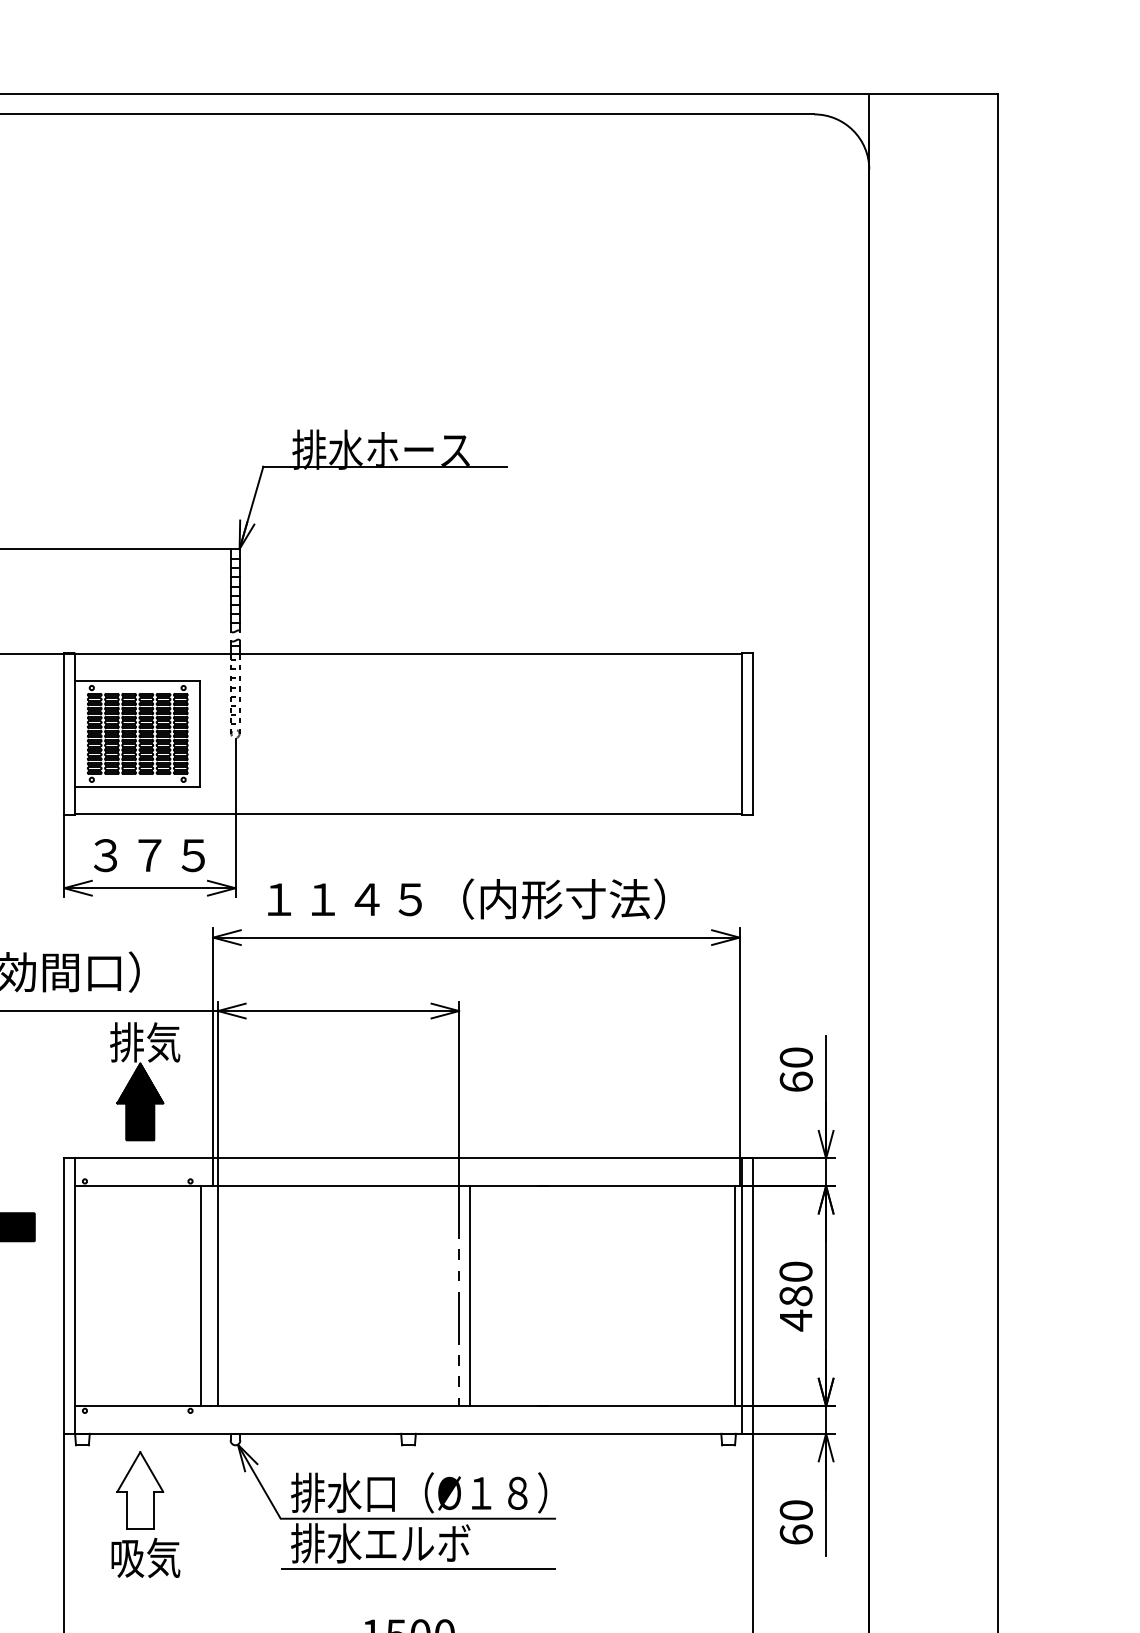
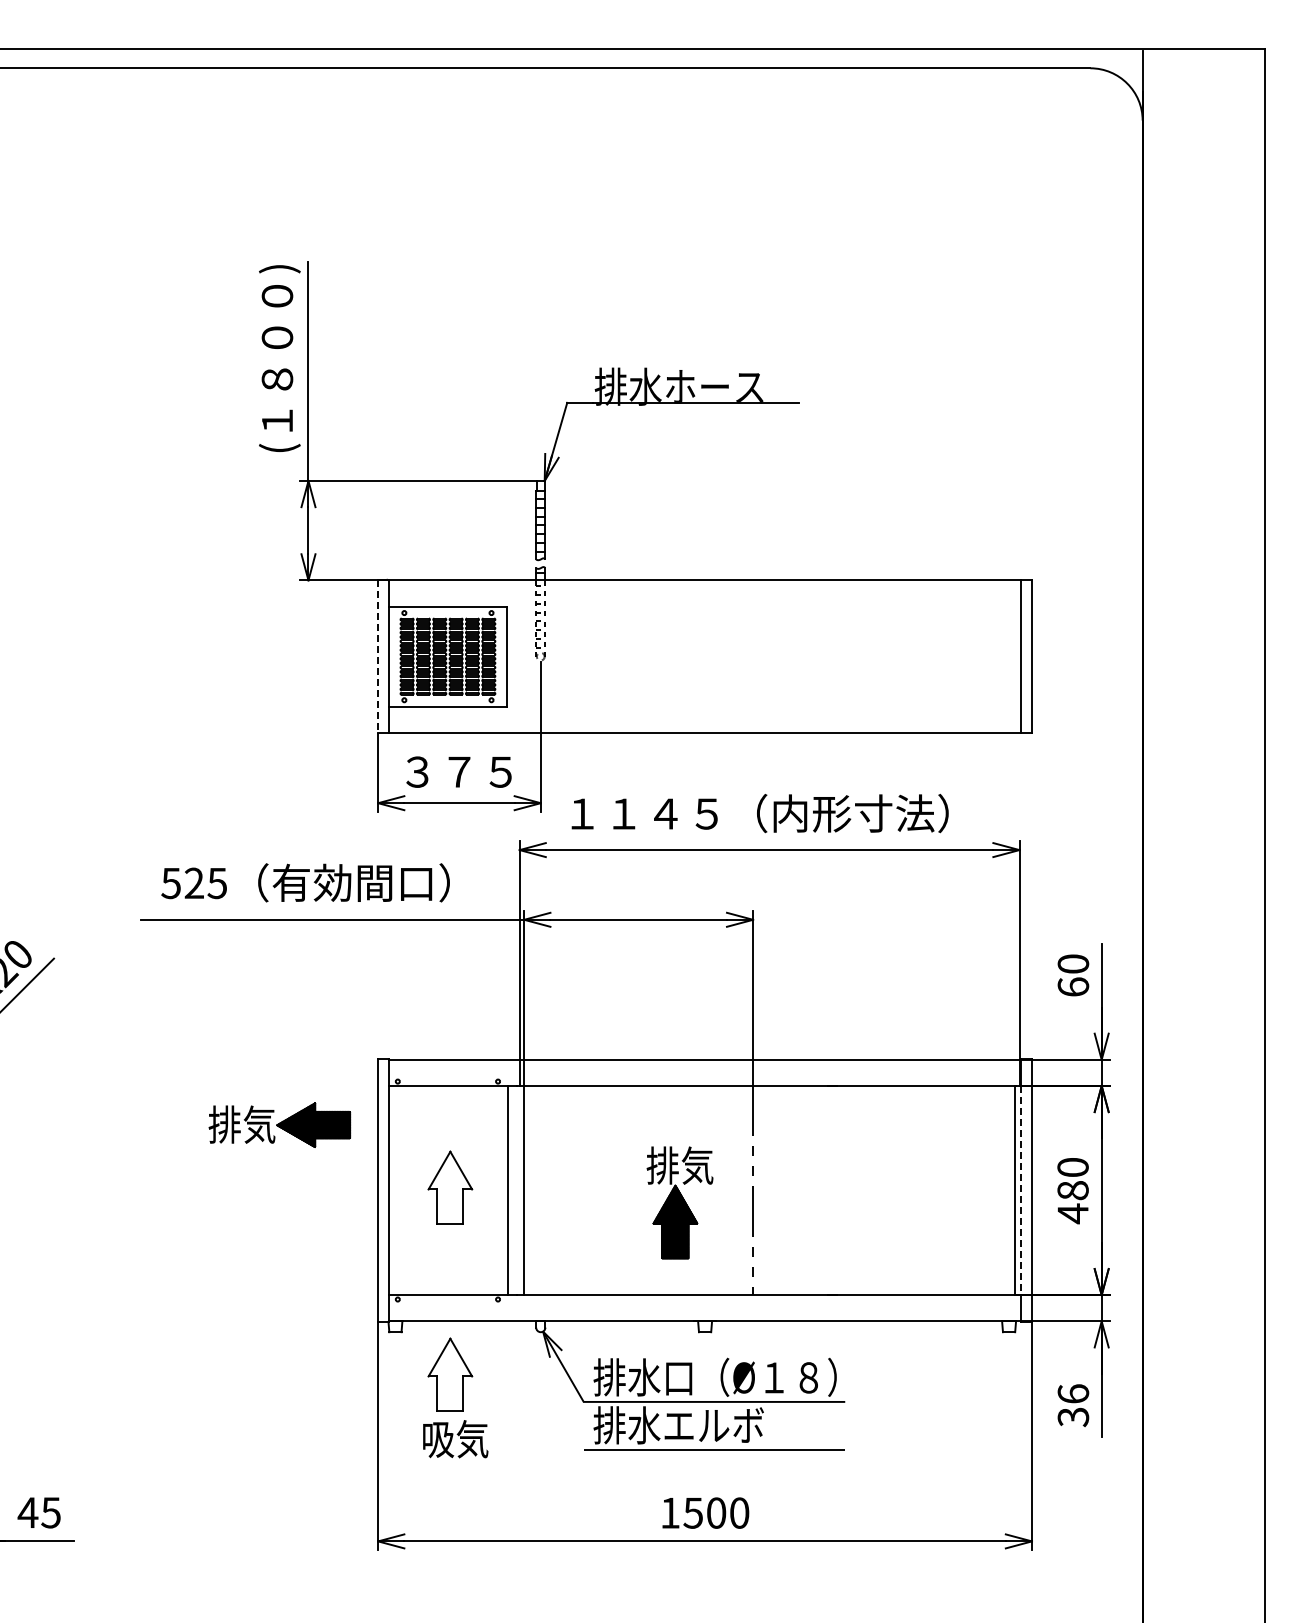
line: (64, 733) -> (378, 656), solid -> dashed
part: (144, 1081) -> (679, 1202), moved
part: (140, 1292) -> (450, 1187), added
line: (470, 1296) -> (763, 1190), removed
line: (741, 1296) -> (1021, 1190), solid -> dashed
text: (796, 1522) -> (1073, 1405), 60 -> 36

